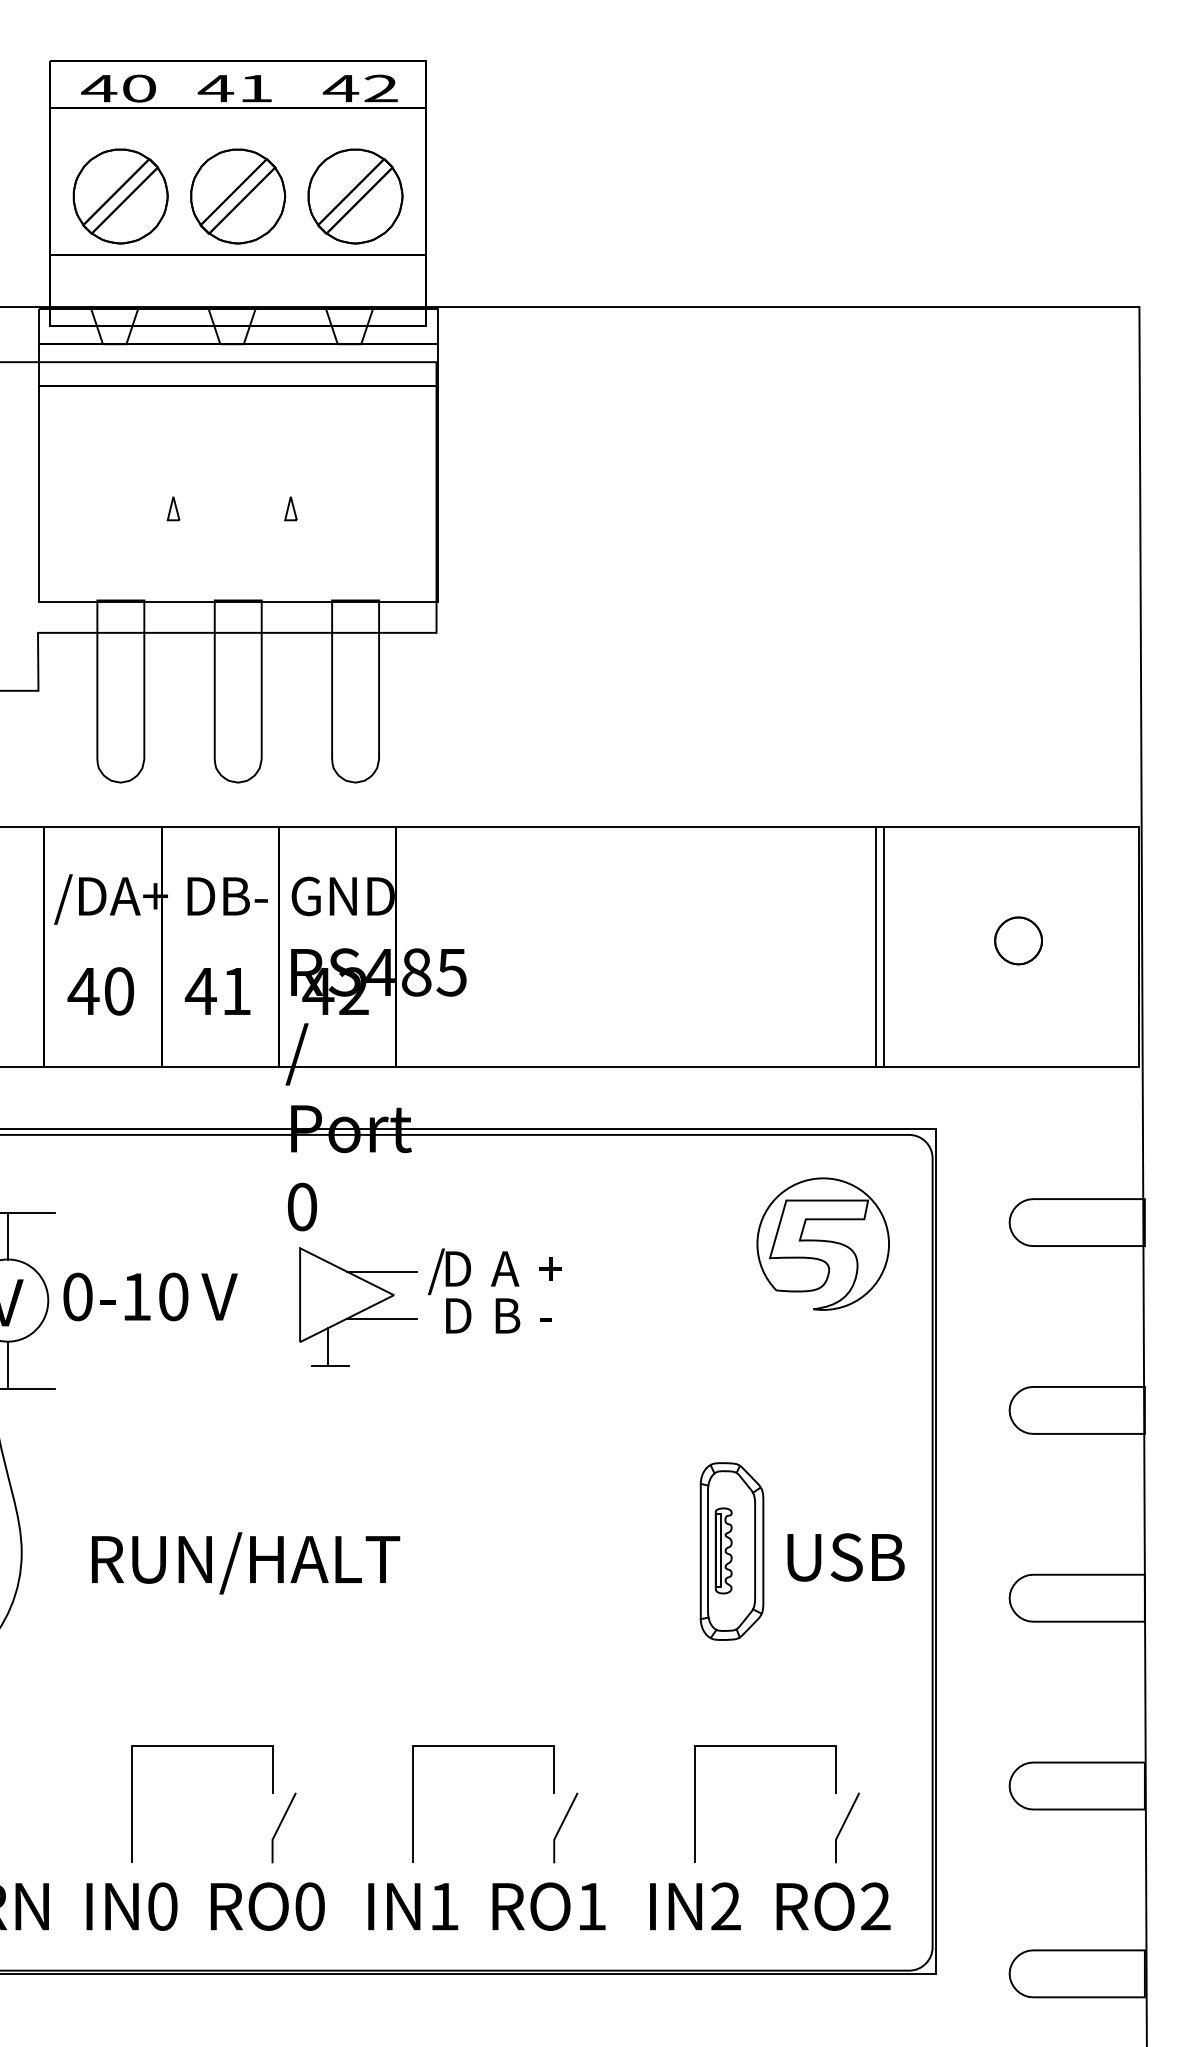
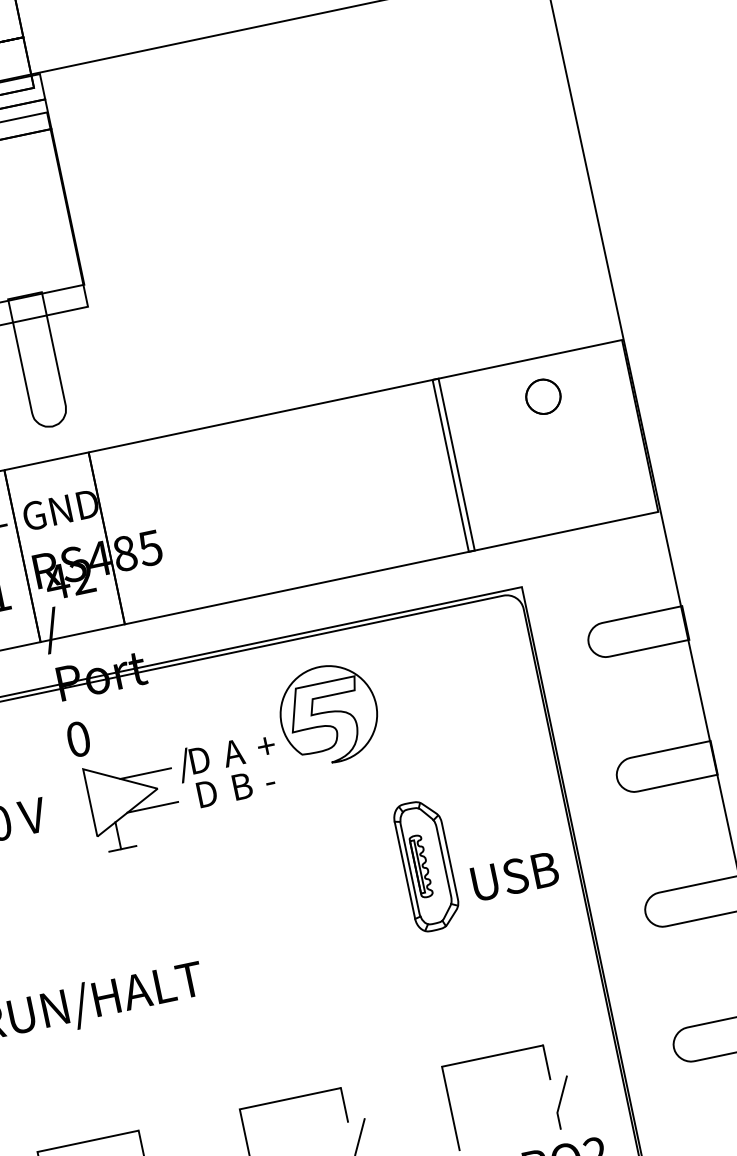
part: (1018, 940) -> (543, 396), moved
part: (822, 1243) -> (328, 714), moved
part: (731, 1551) -> (426, 865), moved
text: (845, 1557) -> (514, 876), moved

